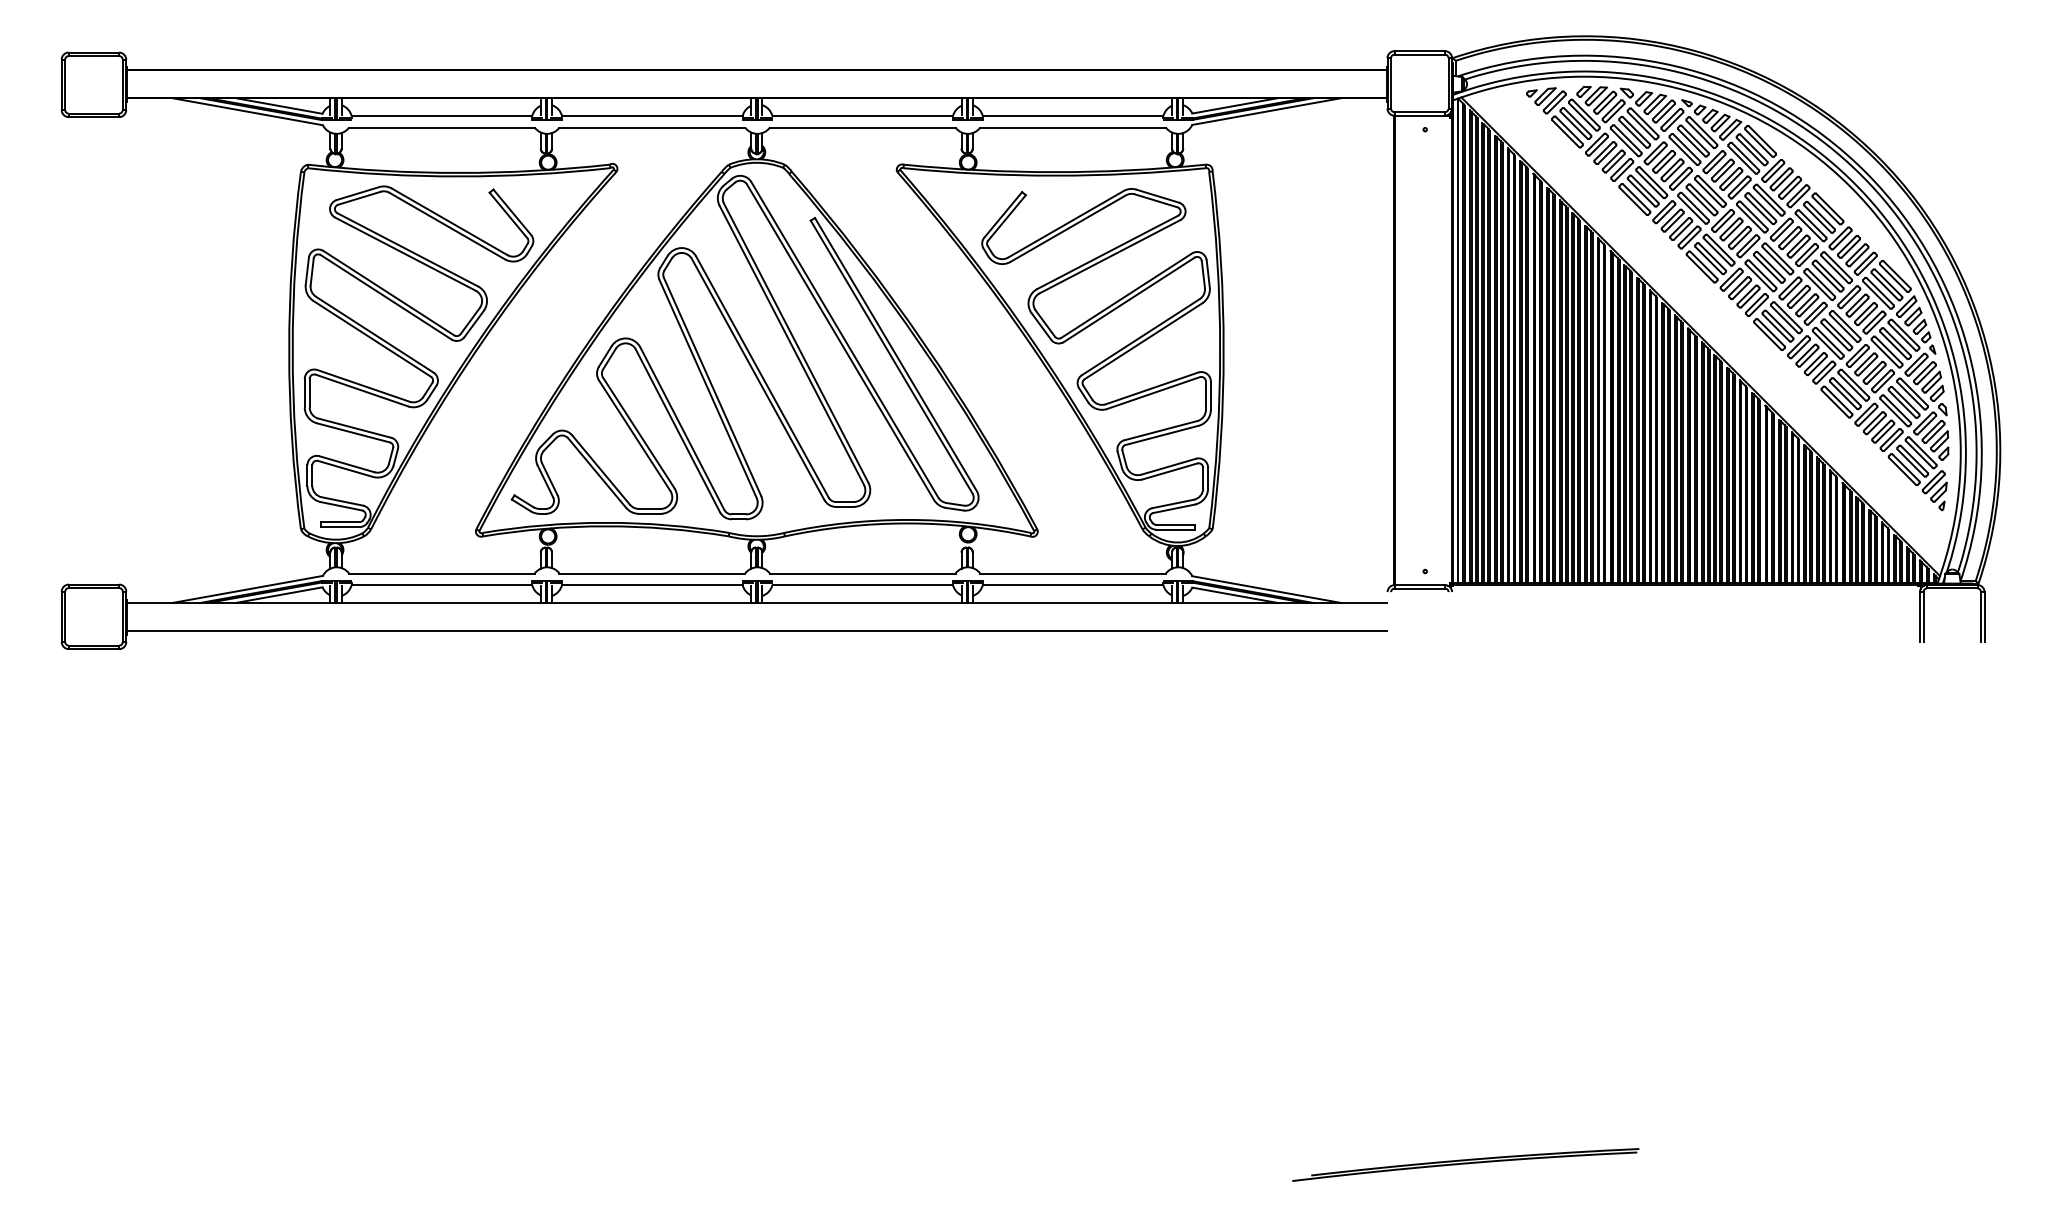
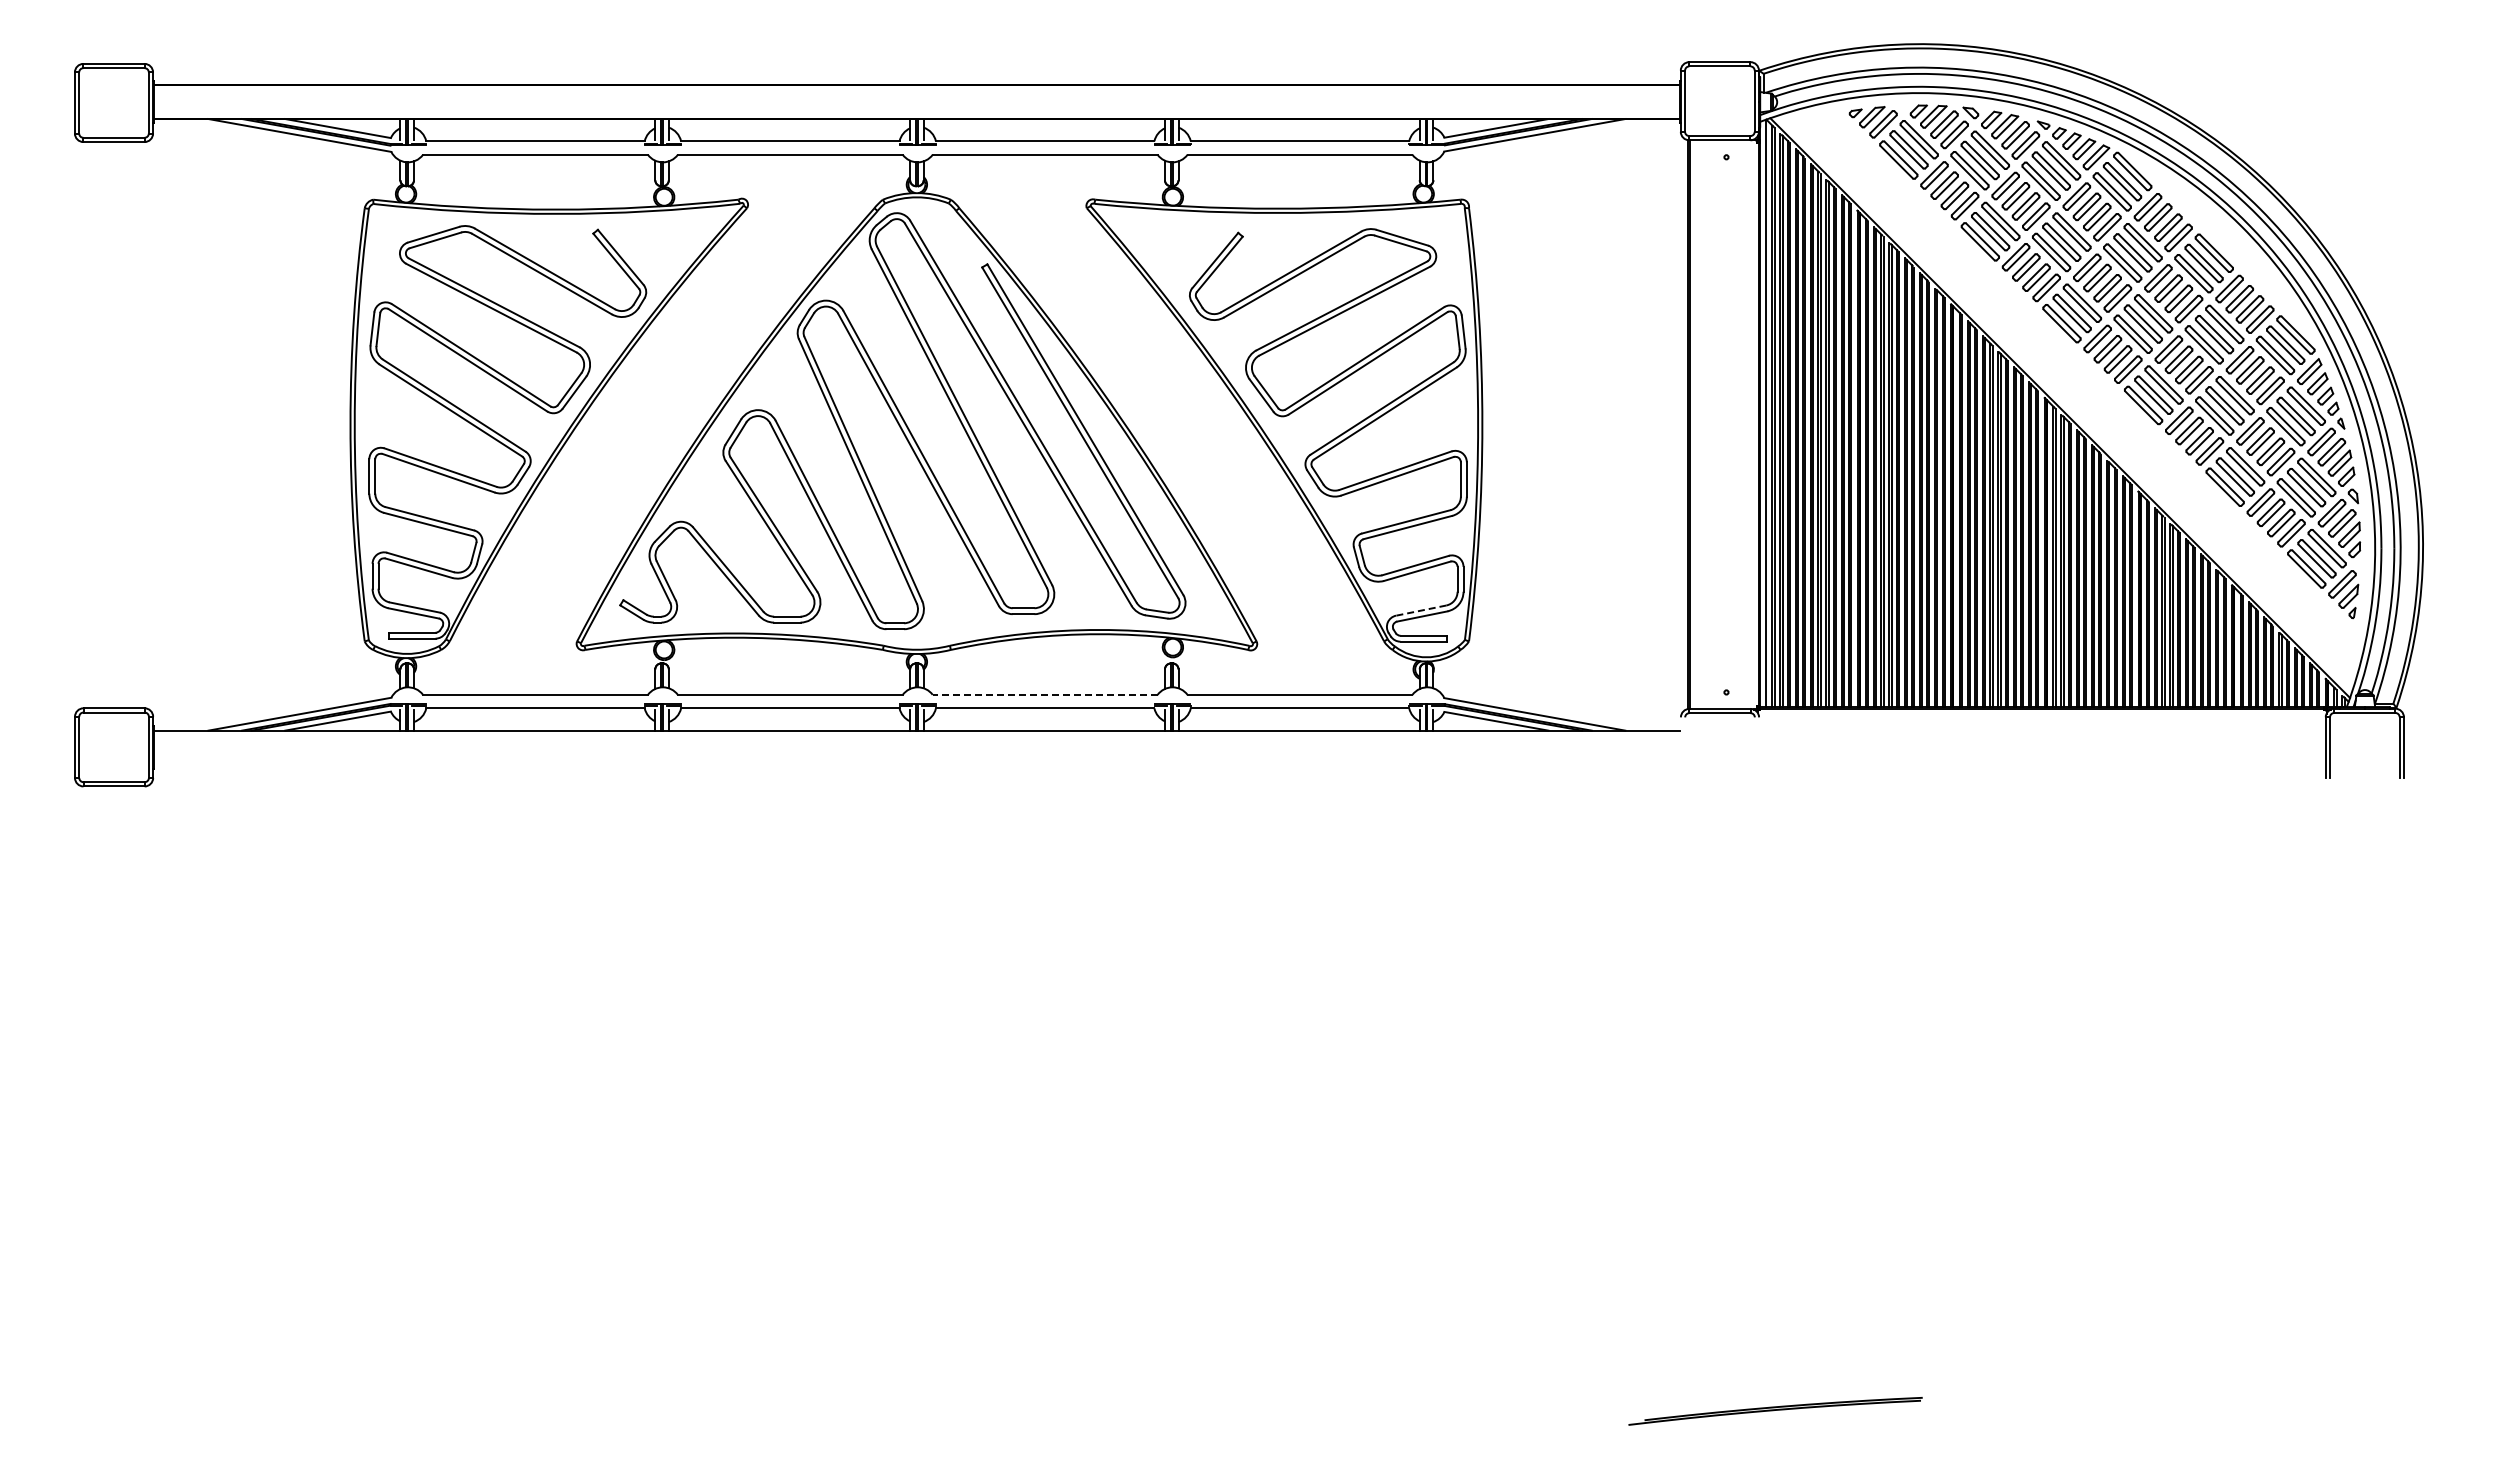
line: (1173, 503) -> (1421, 610), solid -> dashed
line: (862, 573) -> (1044, 694), solid -> dashed
line: (756, 631) -> (916, 764), removed
part: (1465, 1165) -> (1775, 1411), size x0.7

